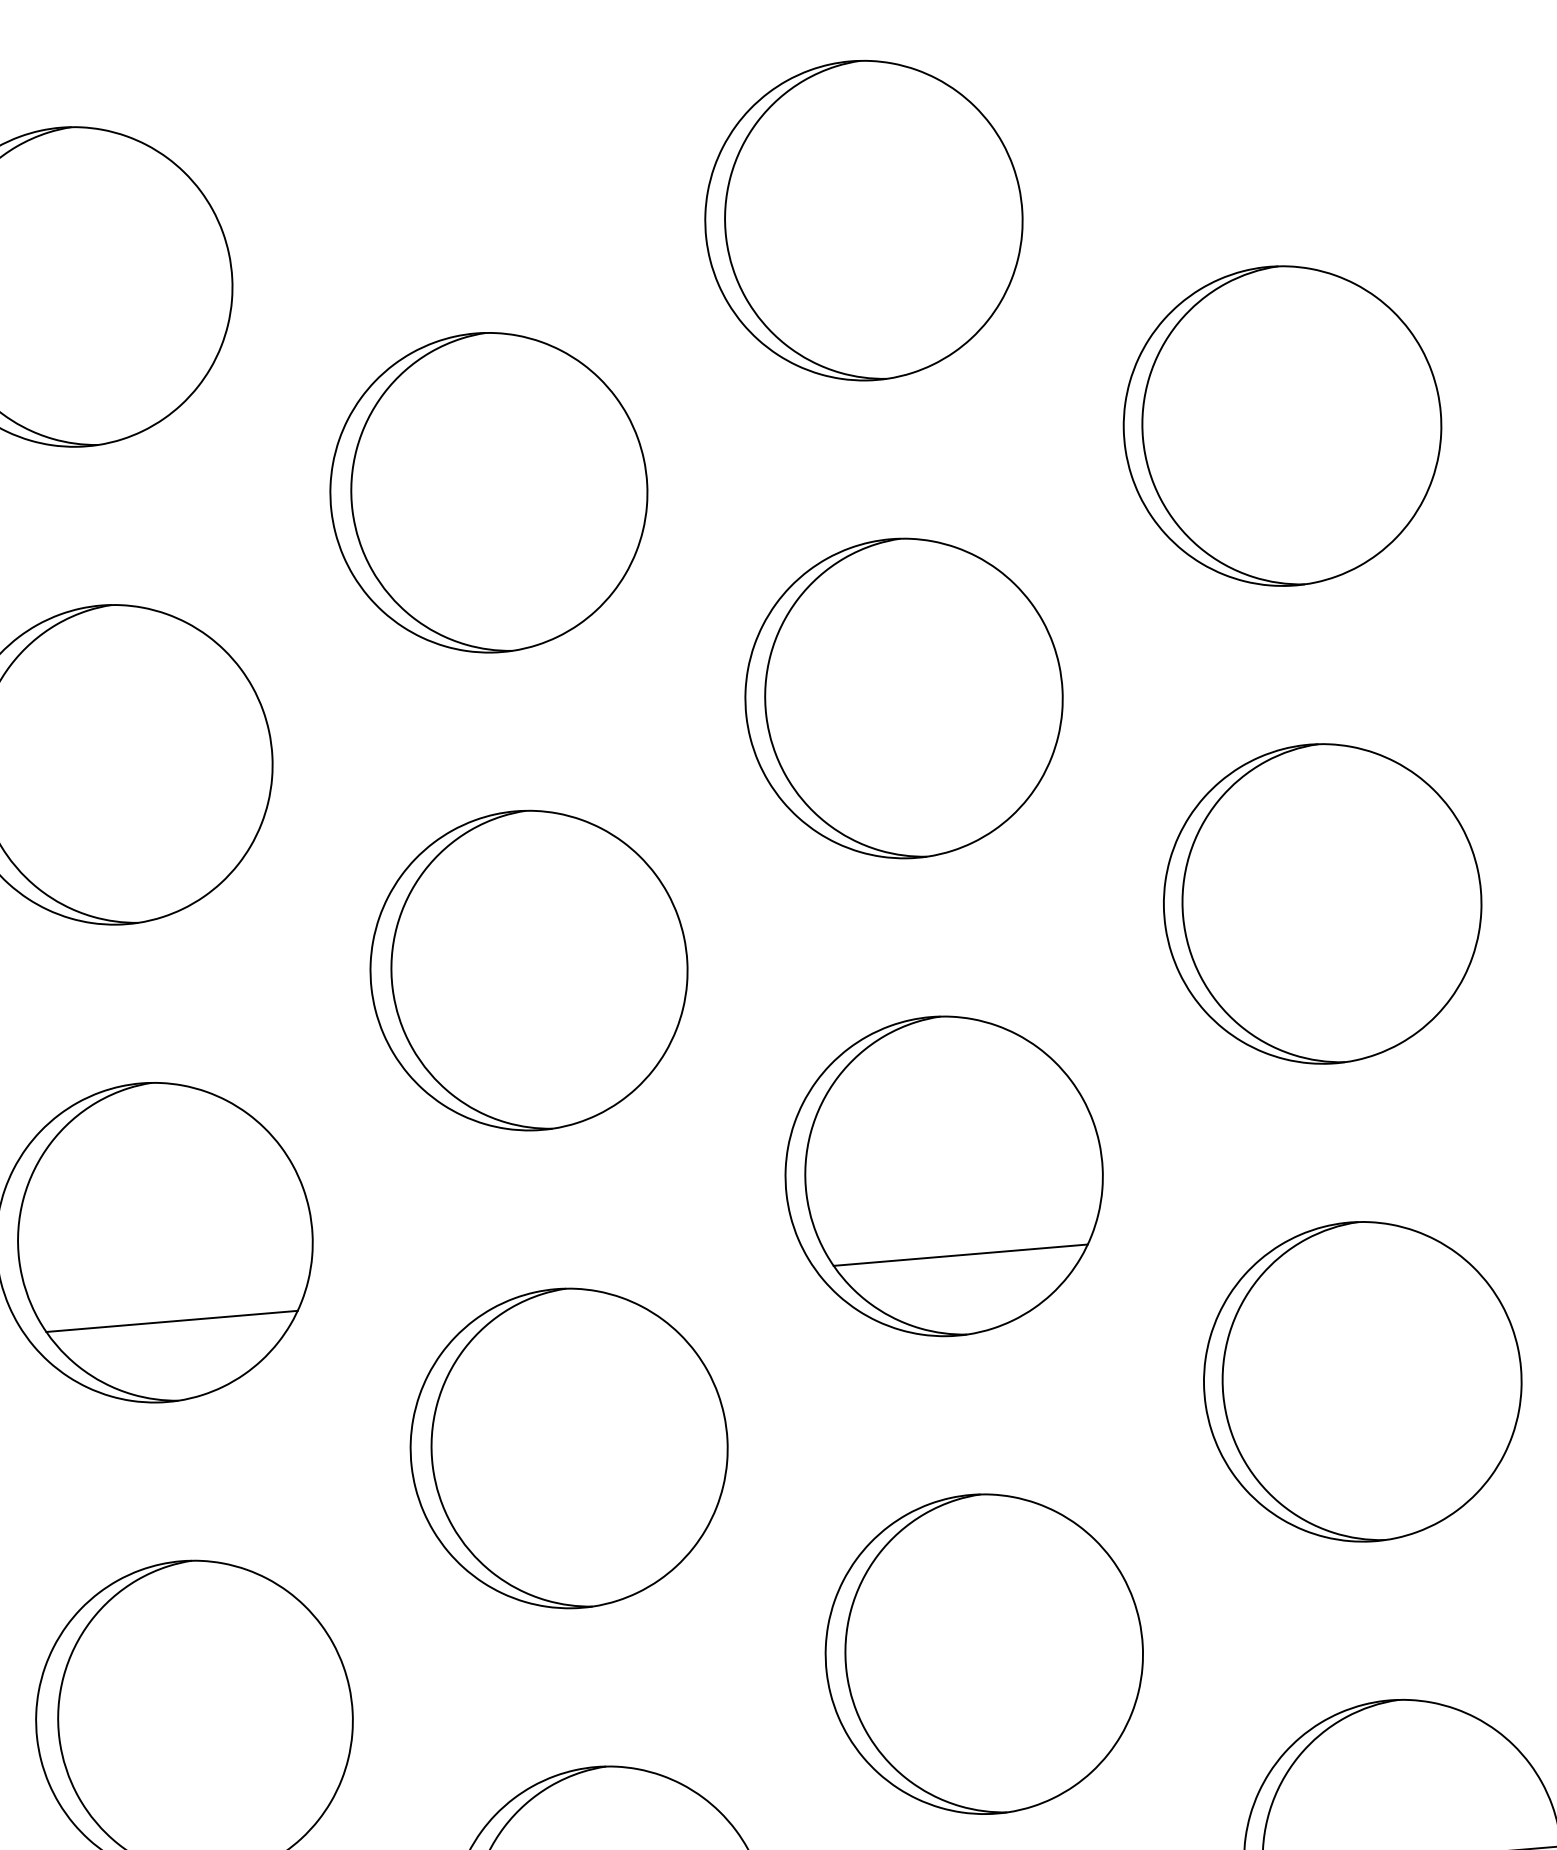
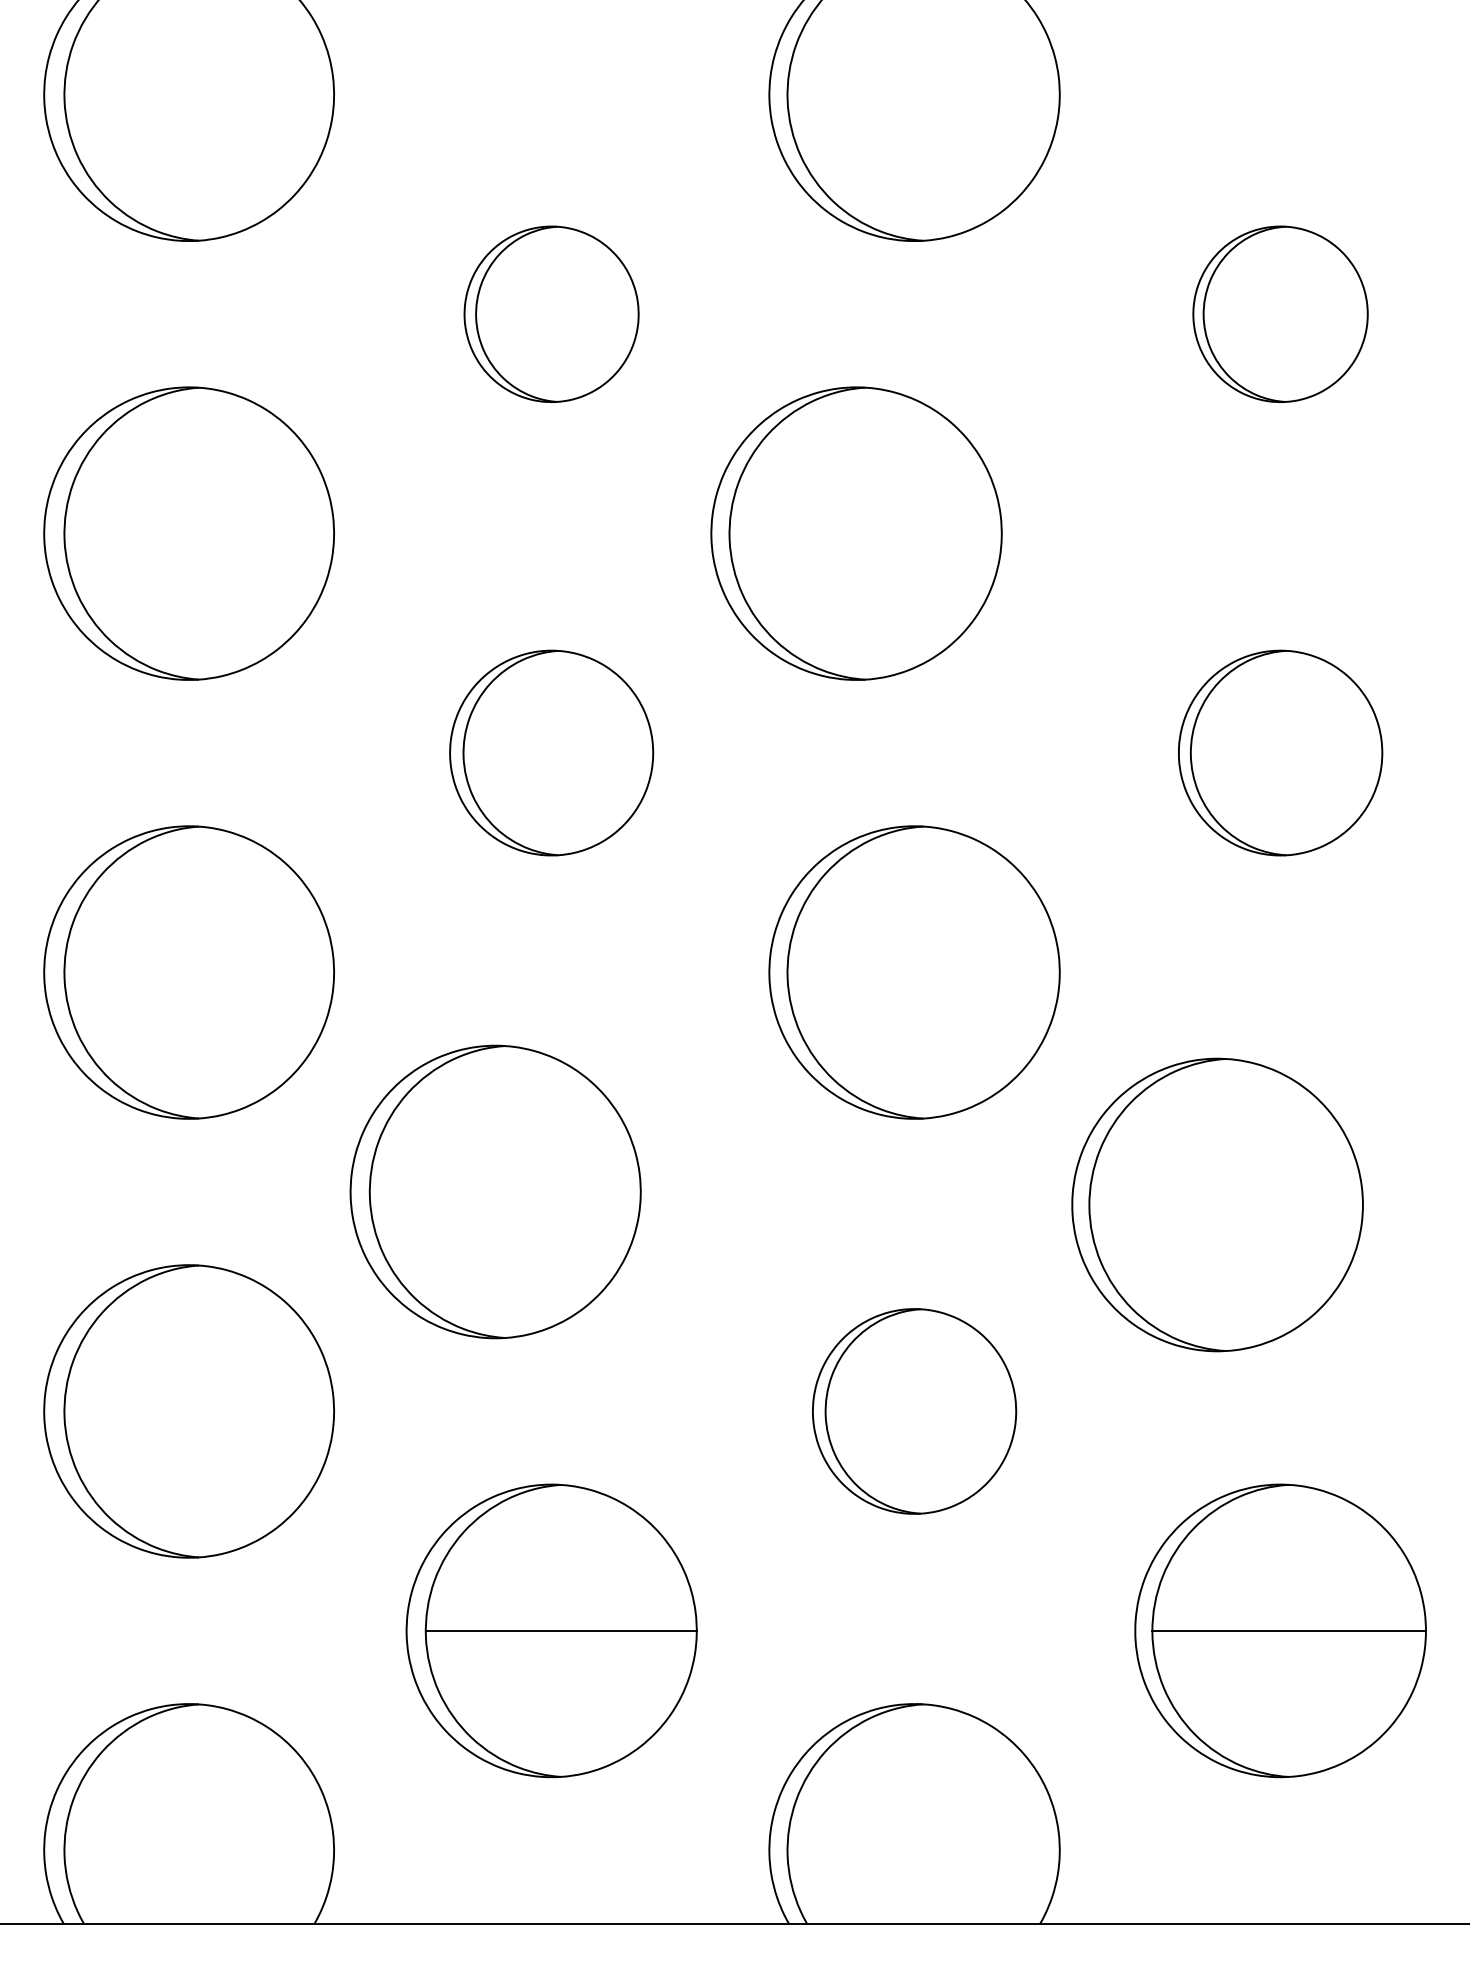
part: (1282, 426) -> (1280, 314), size x0.6
part: (488, 493) -> (551, 314), size x0.6
part: (903, 698) -> (856, 533), moved
part: (1322, 903) -> (1280, 752), size x0.7
part: (528, 969) -> (551, 752), size x0.7
line: (960, 1254) -> (923, 1045), removed
line: (171, 1321) -> (198, 1045), removed
part: (1362, 1381) -> (1217, 1204), moved
part: (568, 1447) -> (495, 1191), moved
part: (984, 1654) -> (914, 1411), size x0.7

